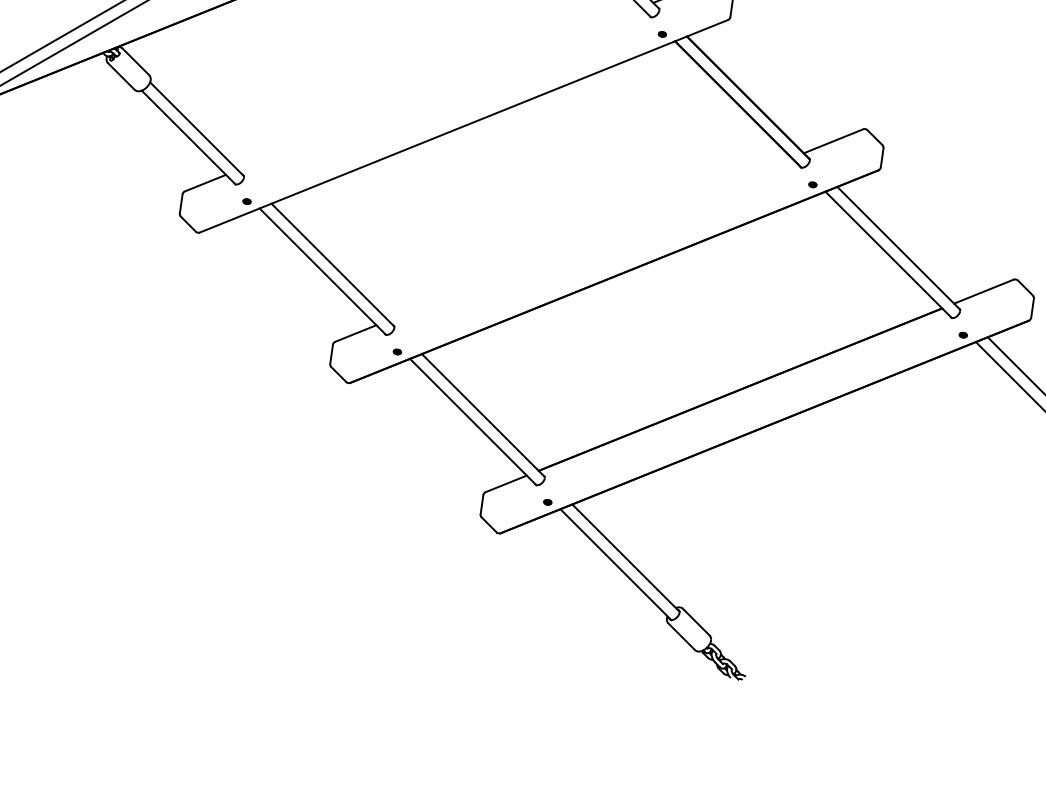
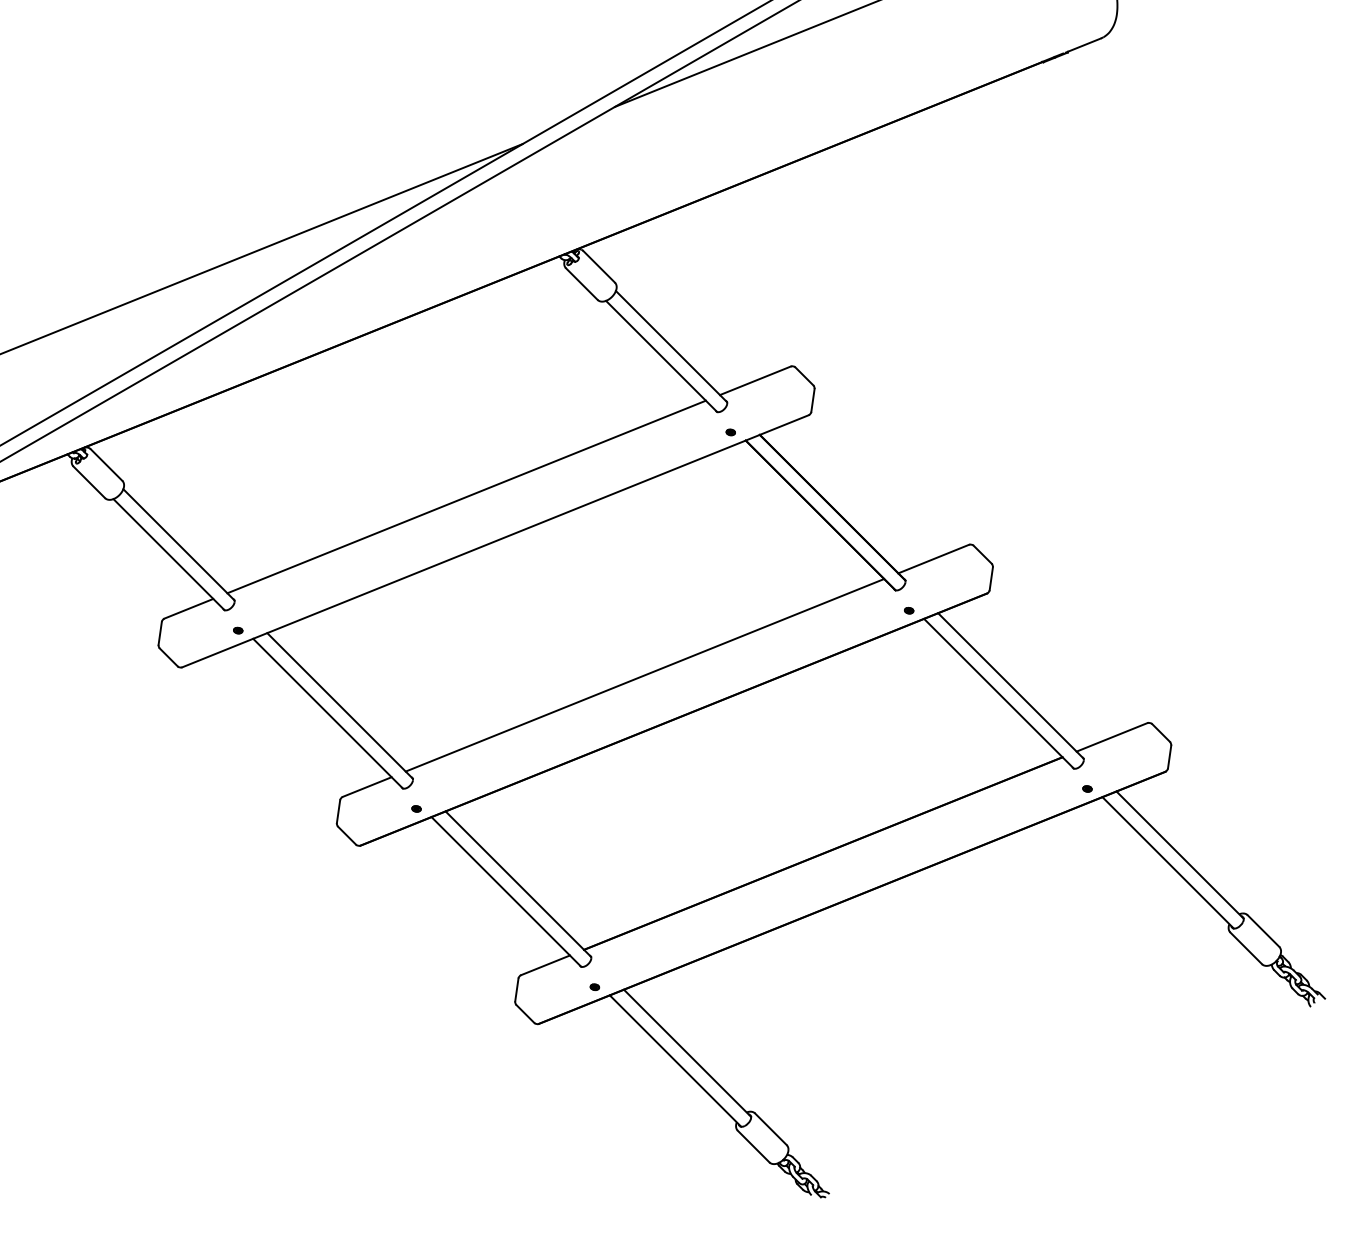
line: (439, 88) -> (466, 496), added
line: (589, 239) -> (644, 675), added

